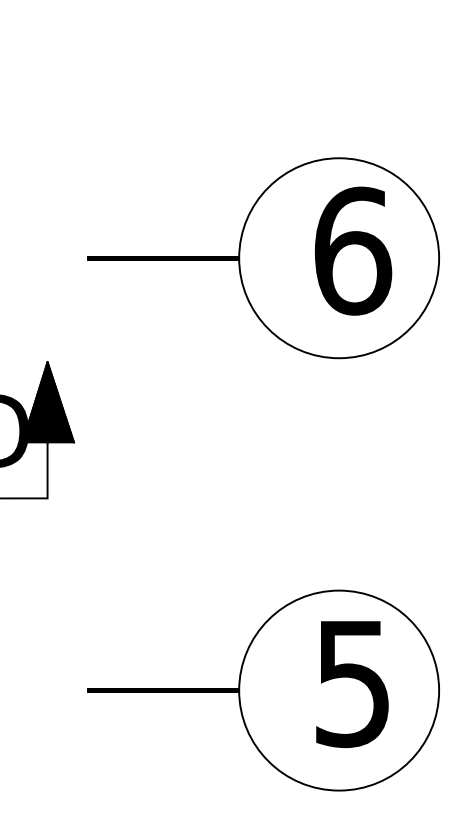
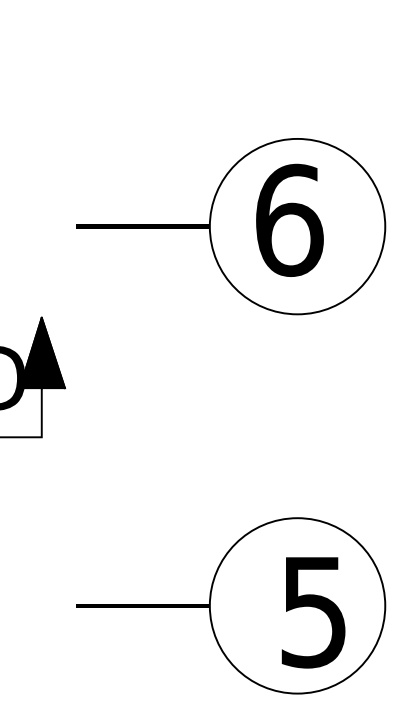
text: (353, 250) -> (289, 219), moved
text: (352, 684) -> (313, 612), moved

